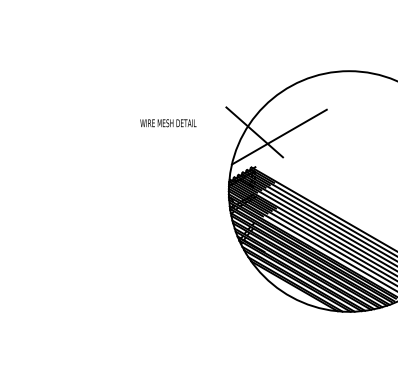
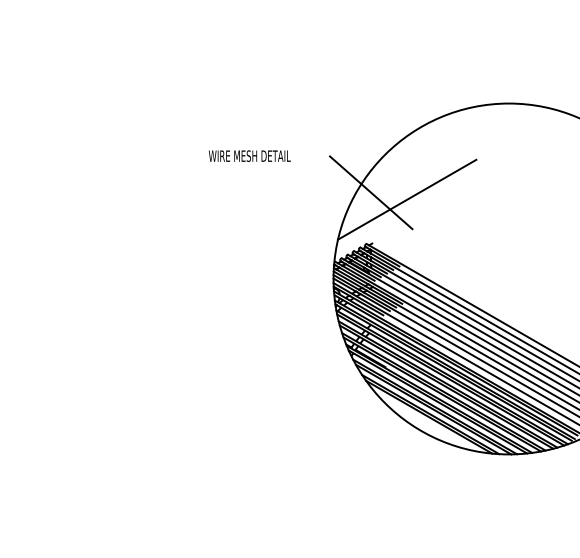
text: (168, 123) -> (249, 156), moved

